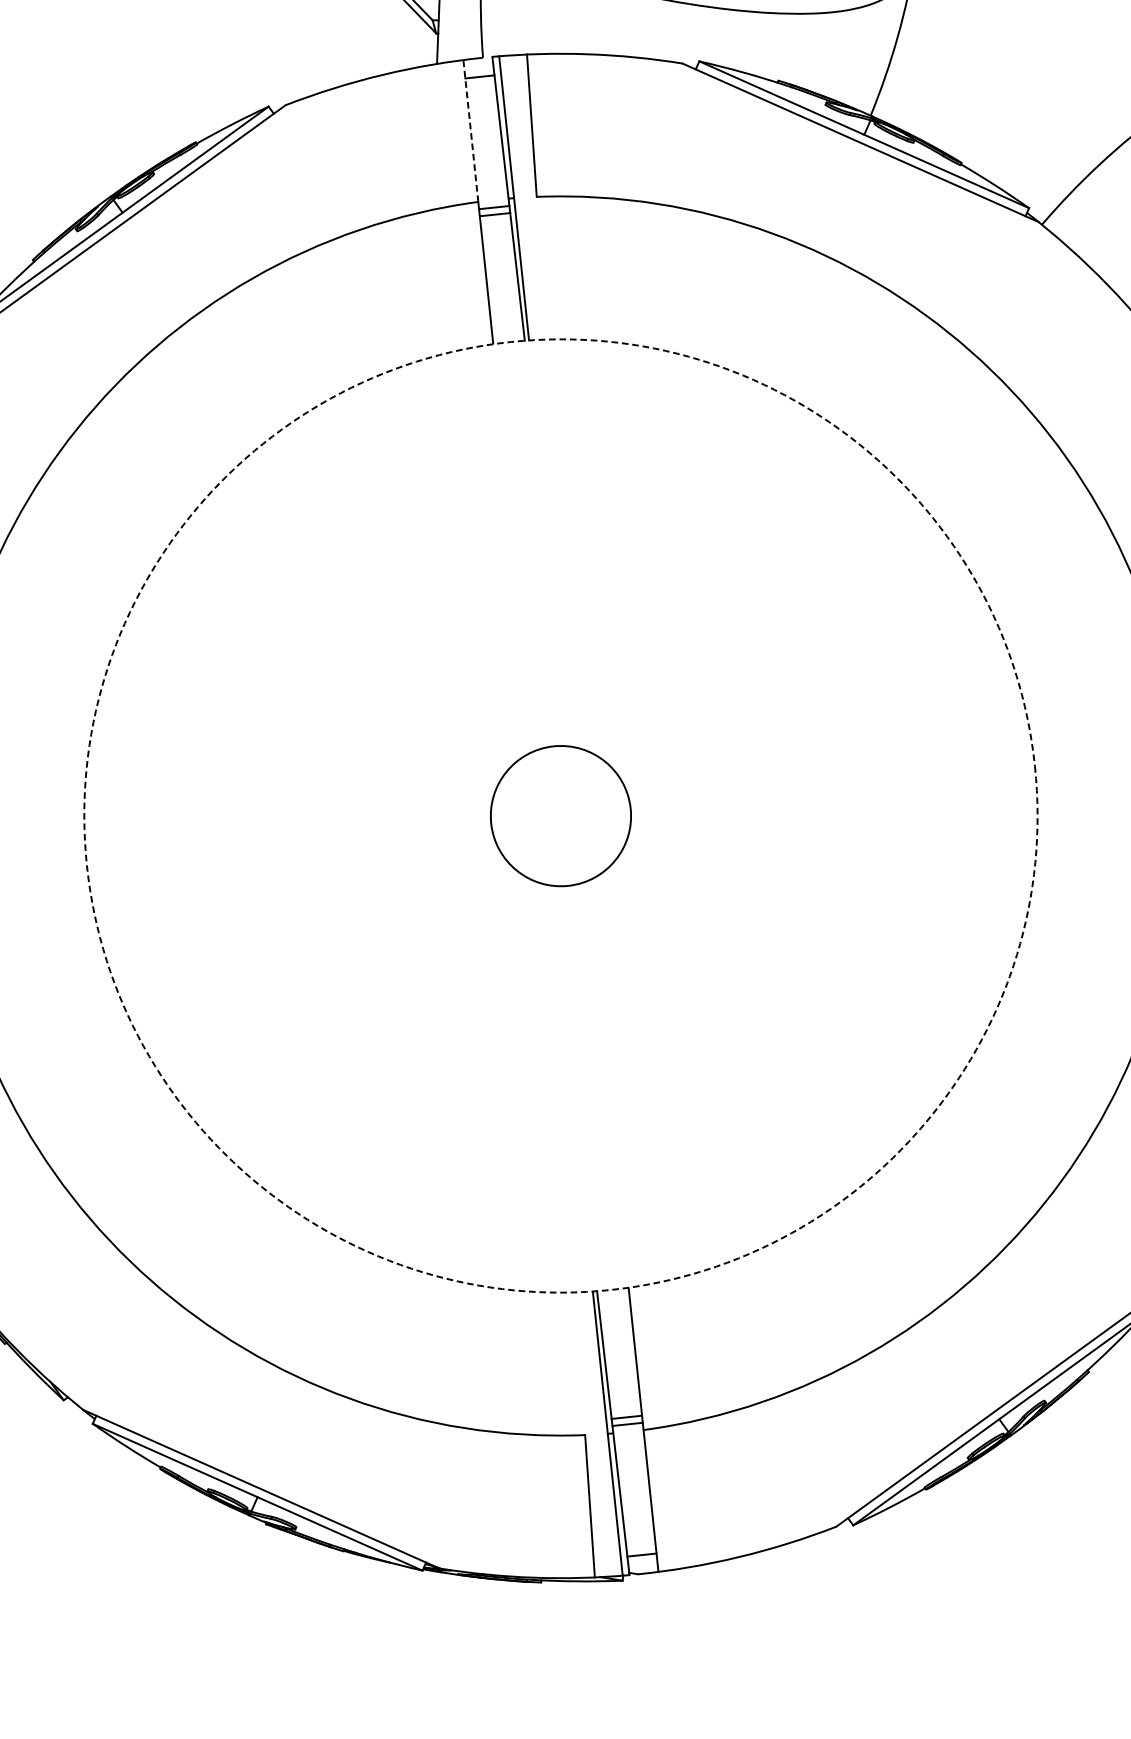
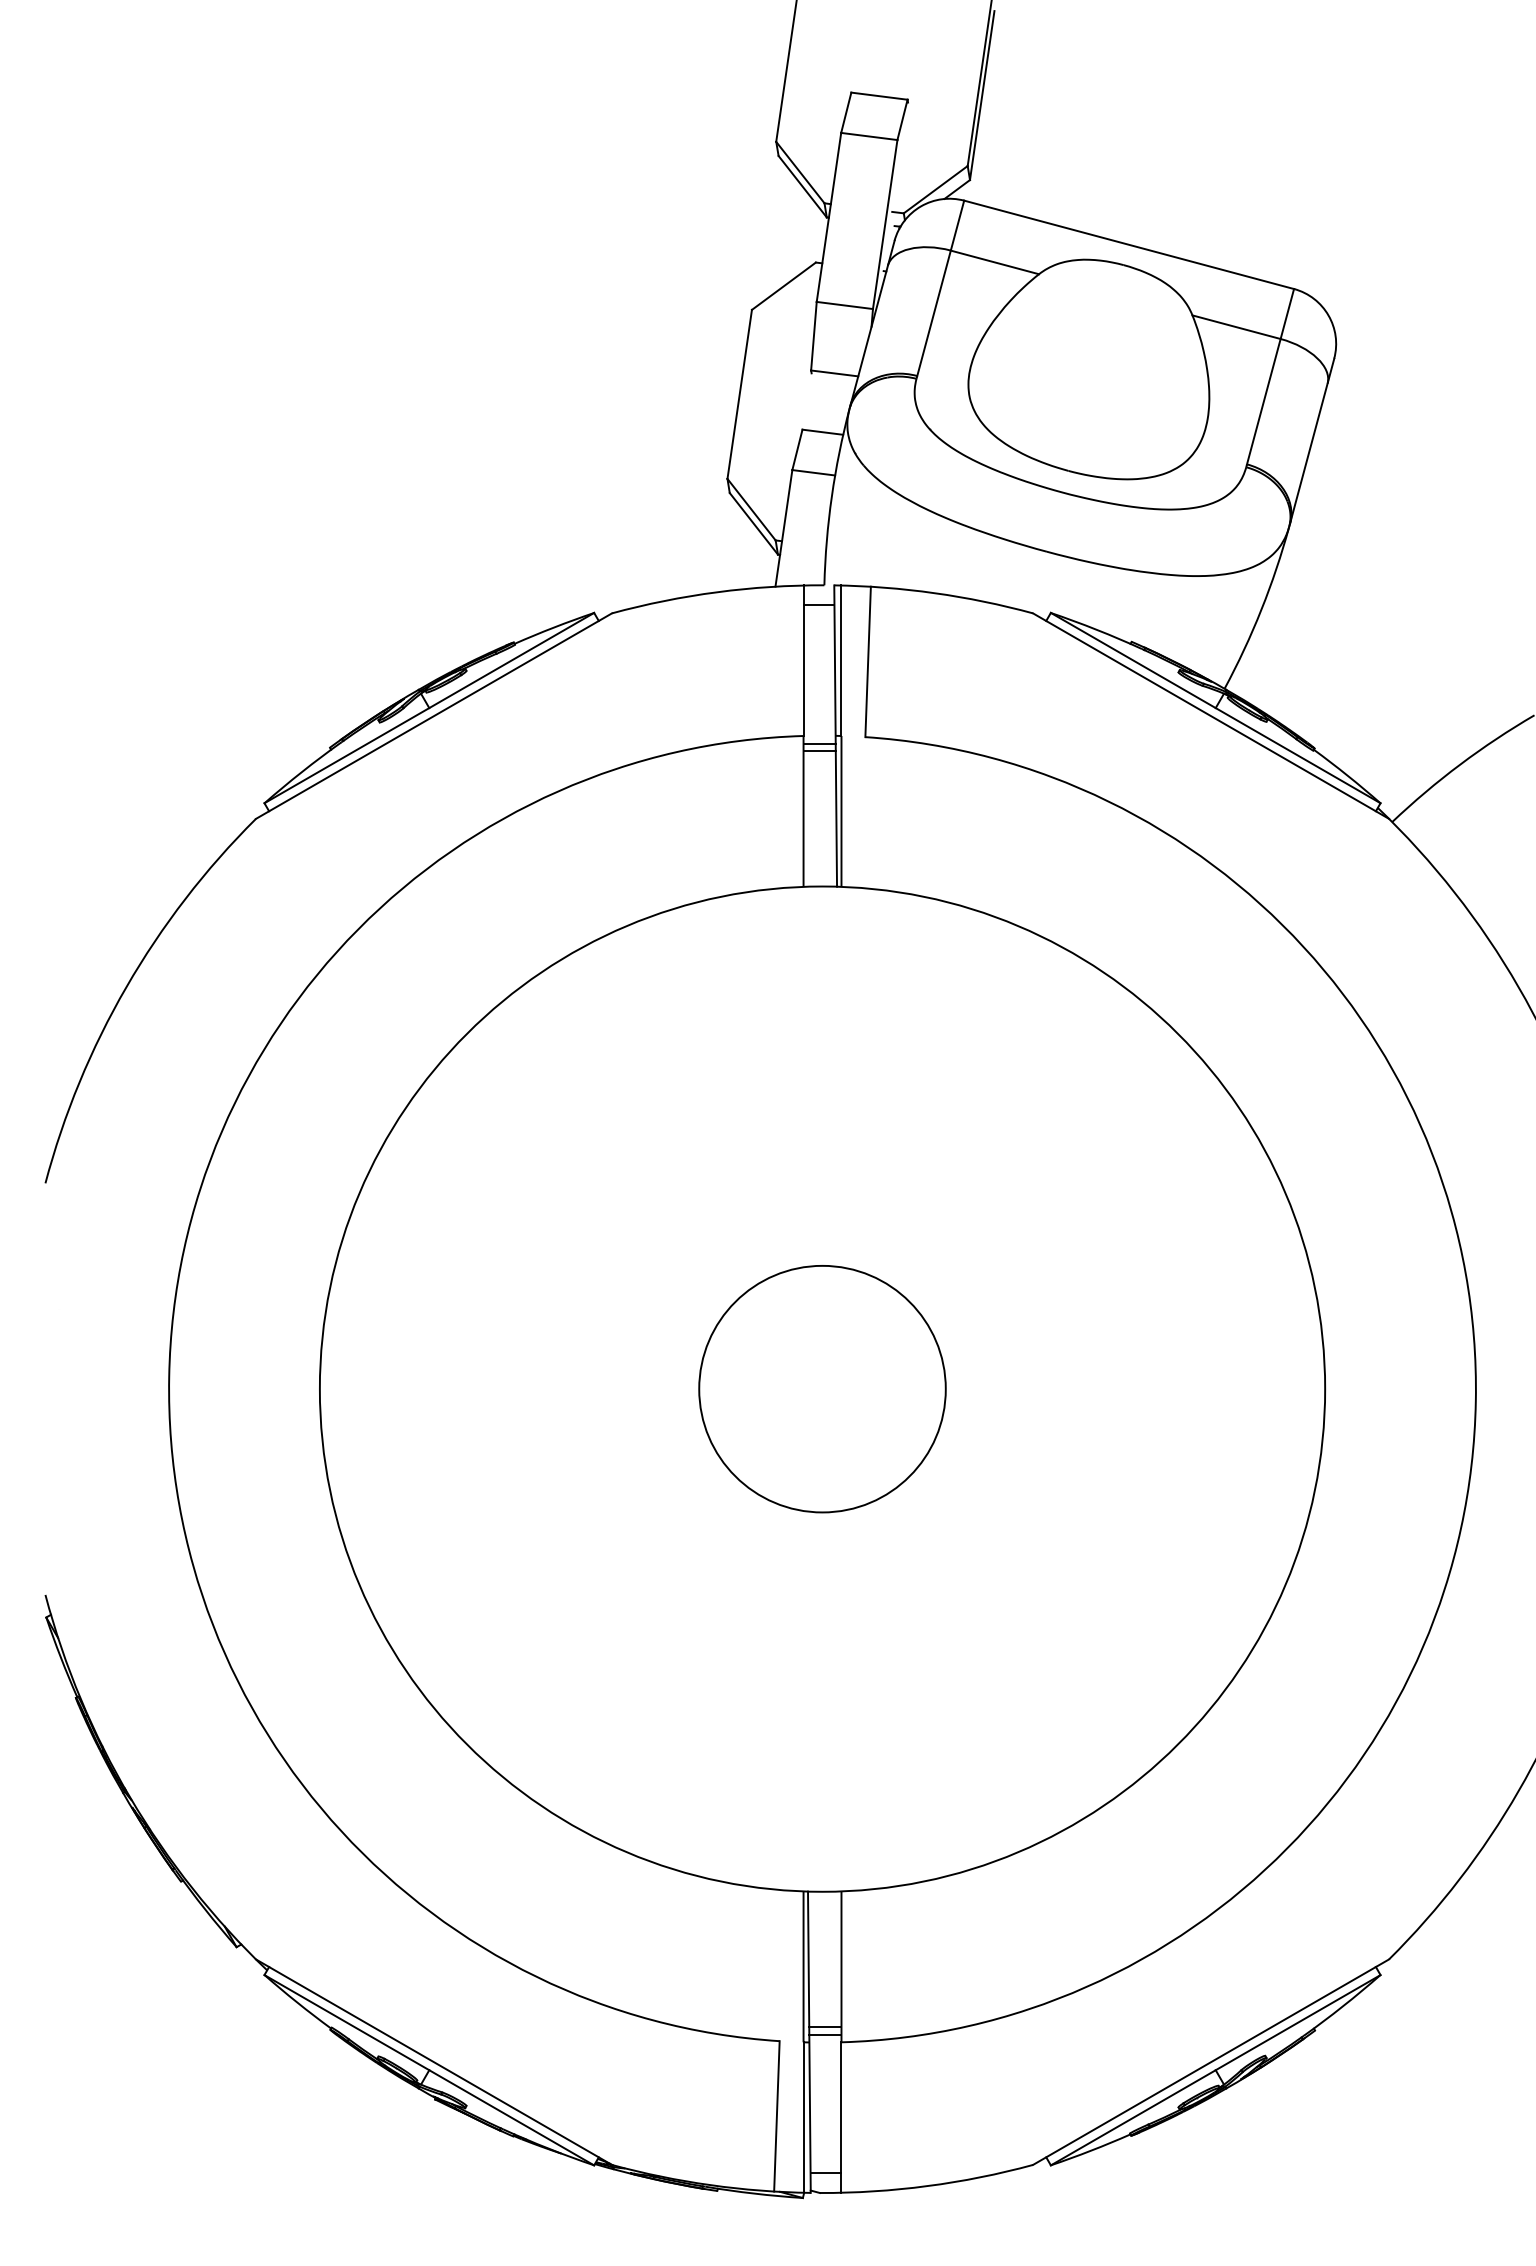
line: (470, 130) -> (803, 660), dashed -> solid
circle: (560, 815) -> (822, 1388), dashed -> solid
circle: (560, 816) -> (822, 1389), size x1.67

